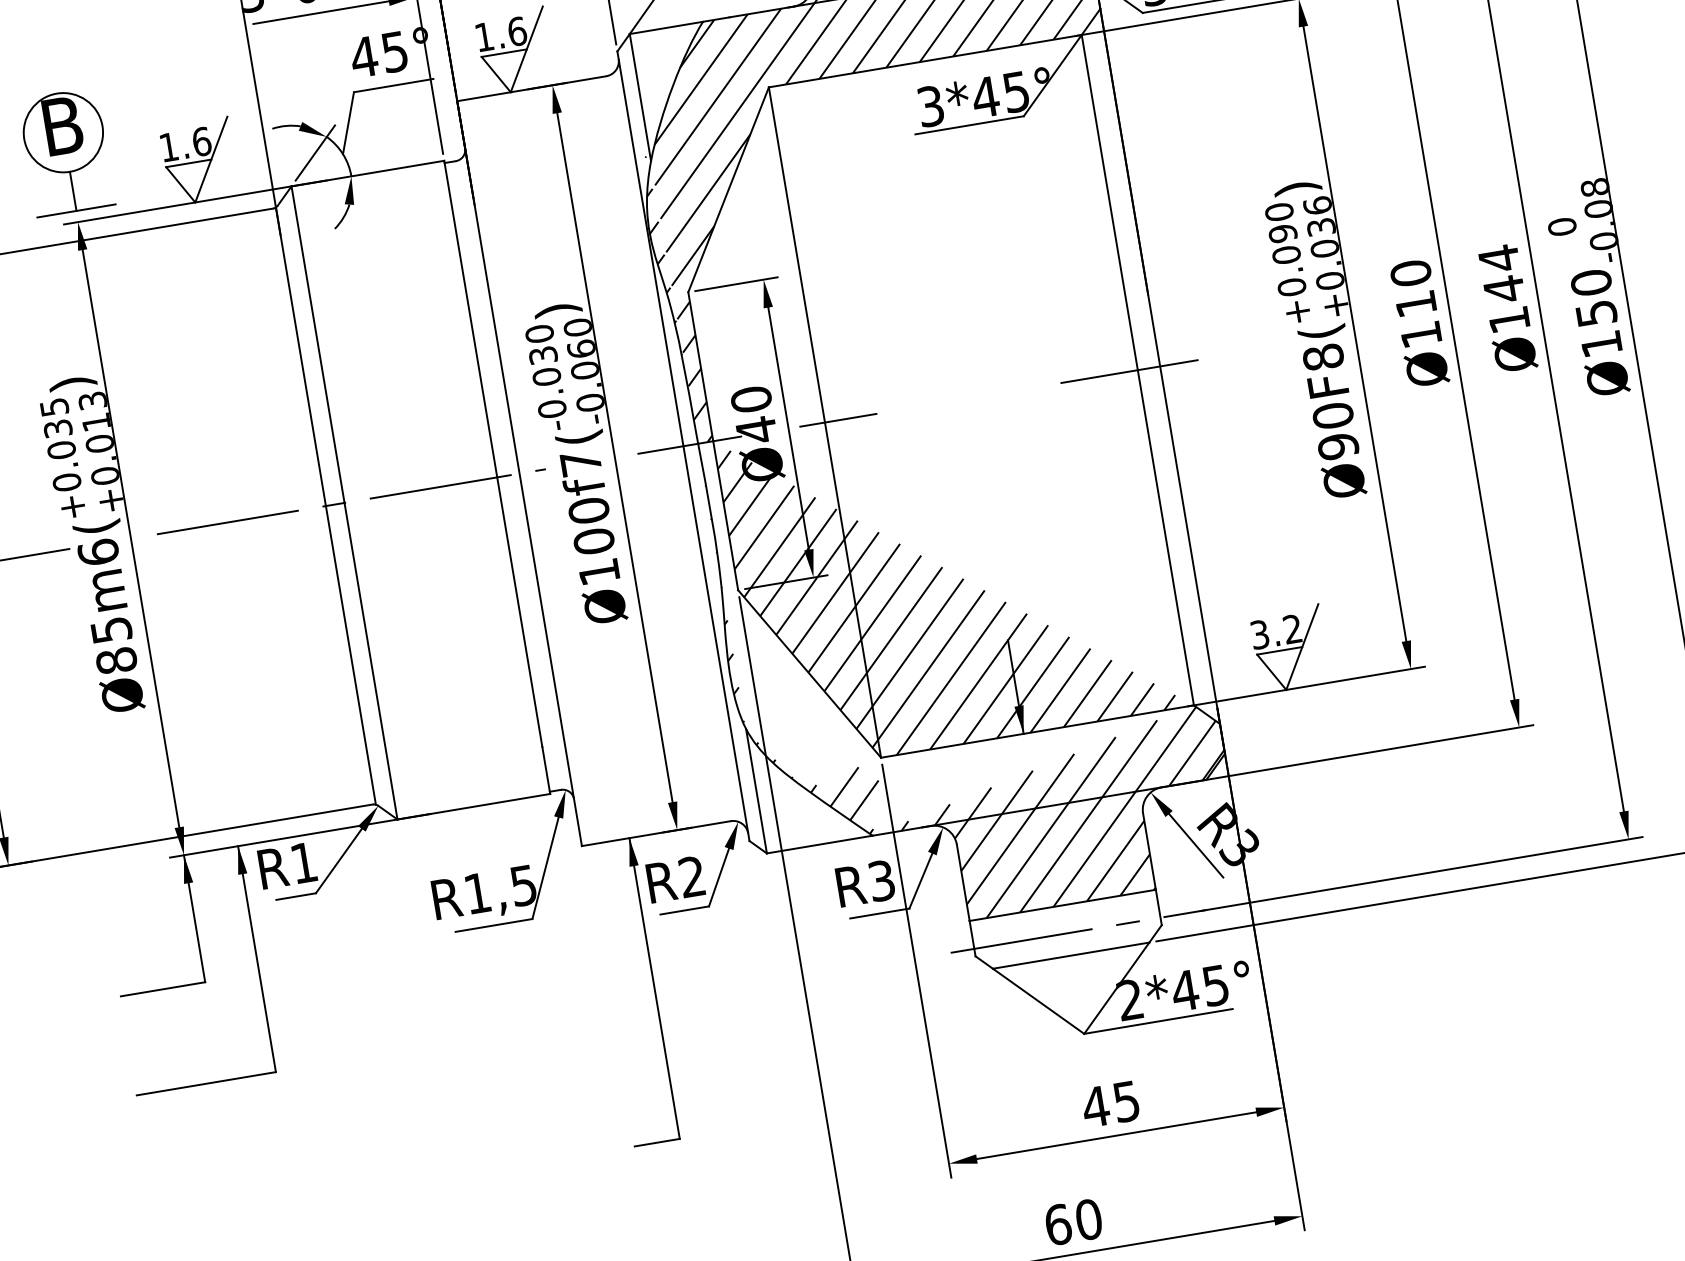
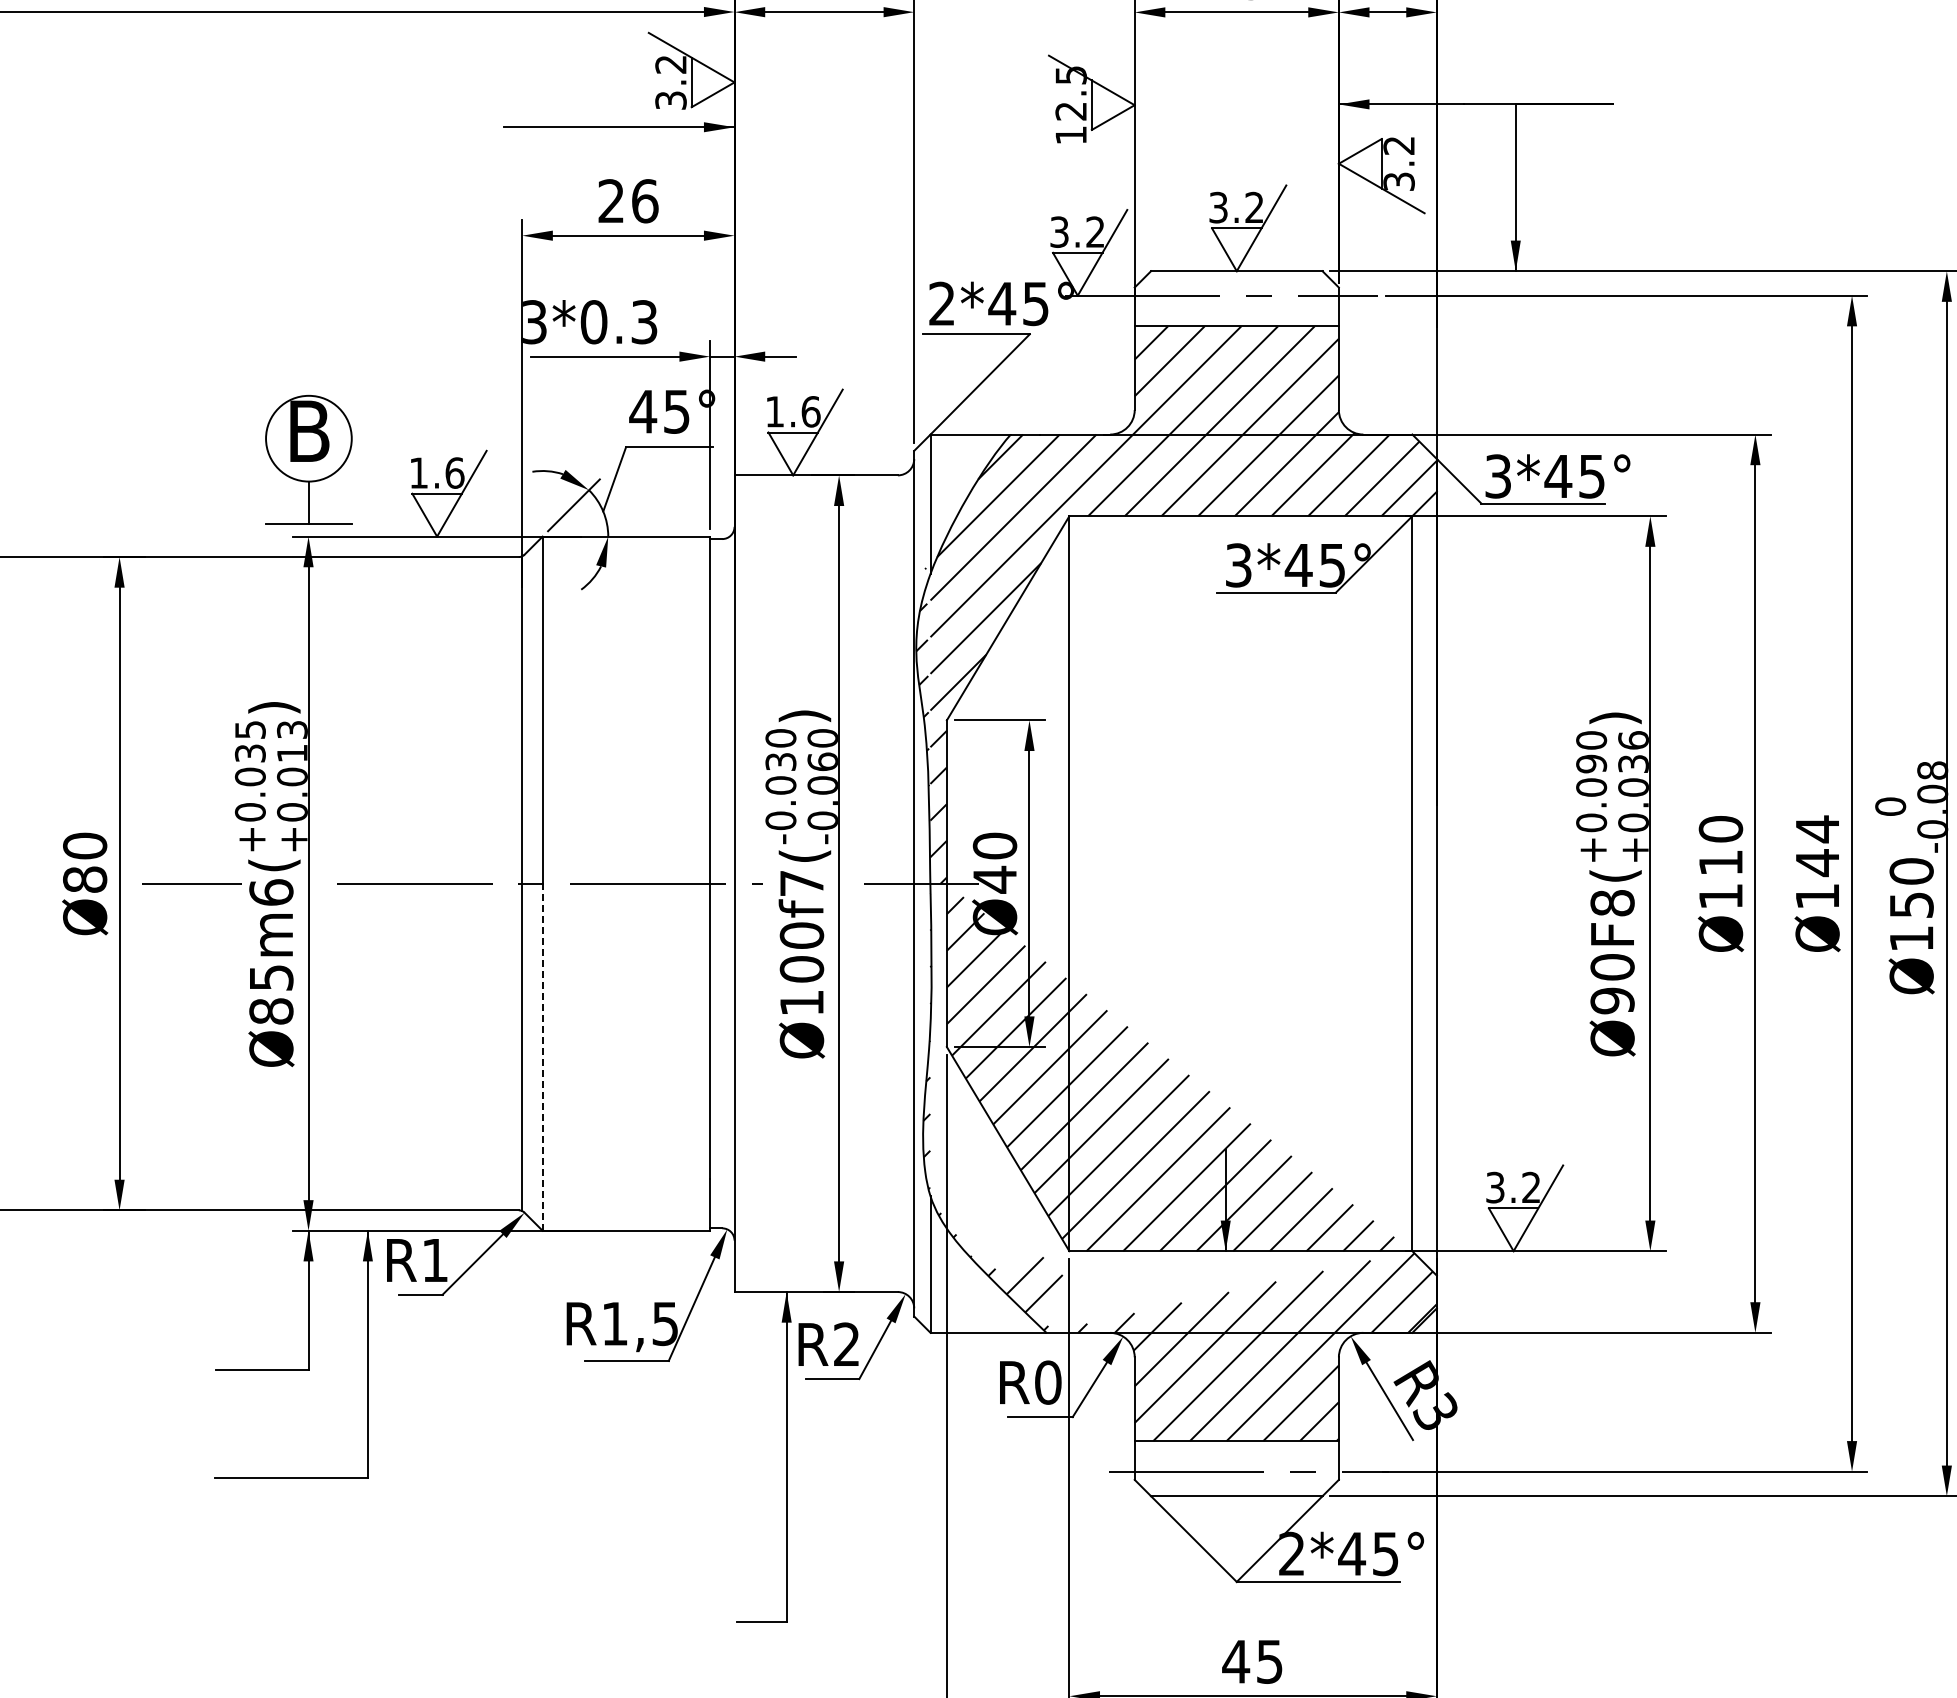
line: (1129, 371) -> (1403, 883), removed
line: (837, 420) -> (1083, 883), removed
line: (370, 661) -> (542, 1057), solid -> dashed
text: (882, 880) -> (1048, 1382), R3 -> R0

